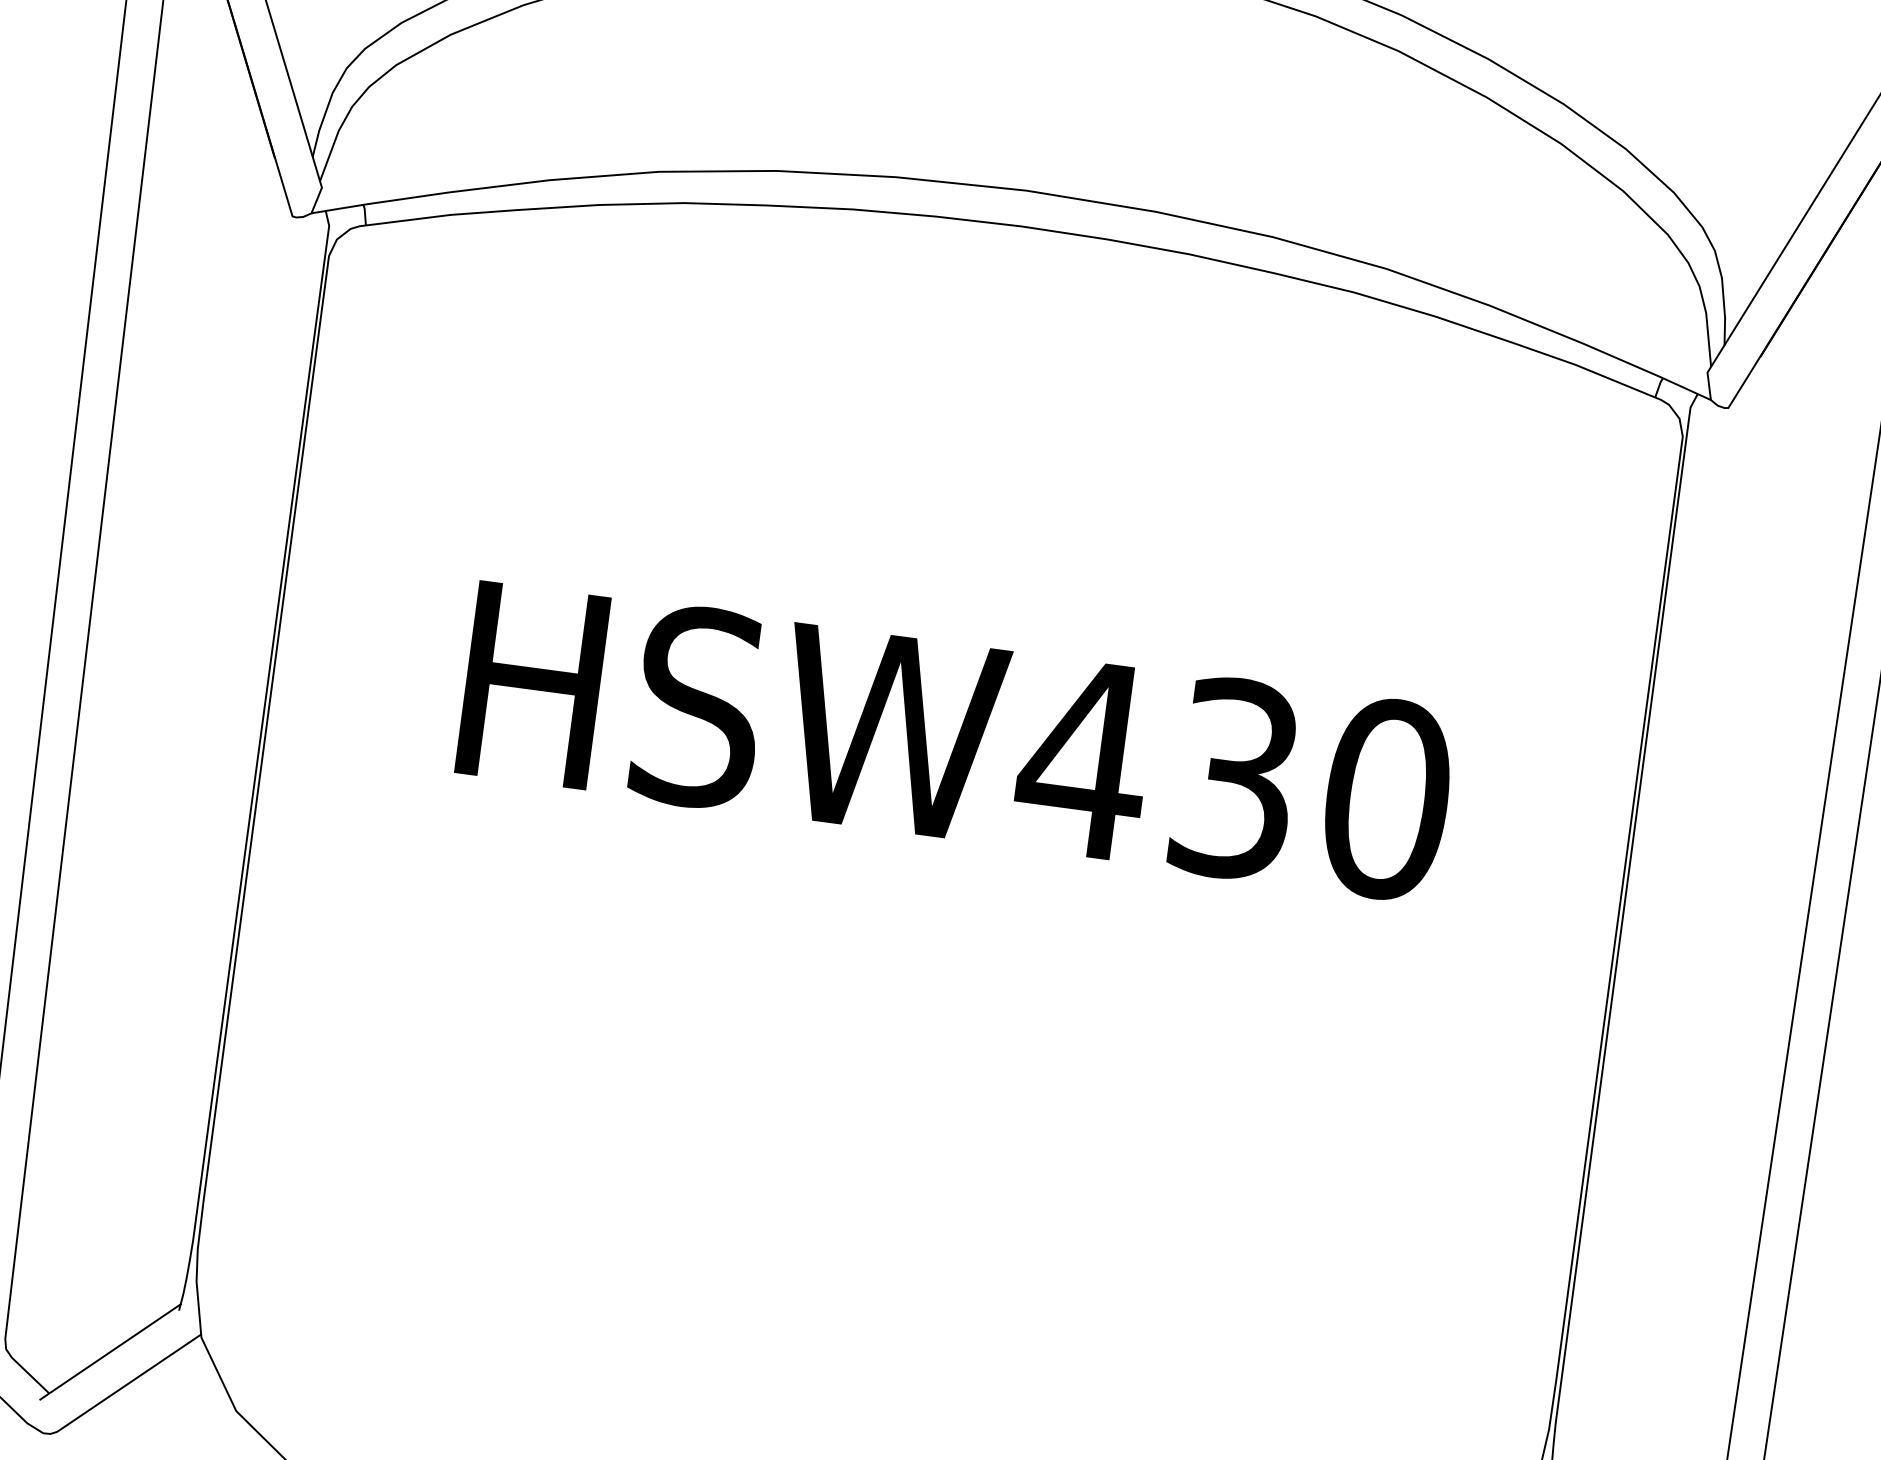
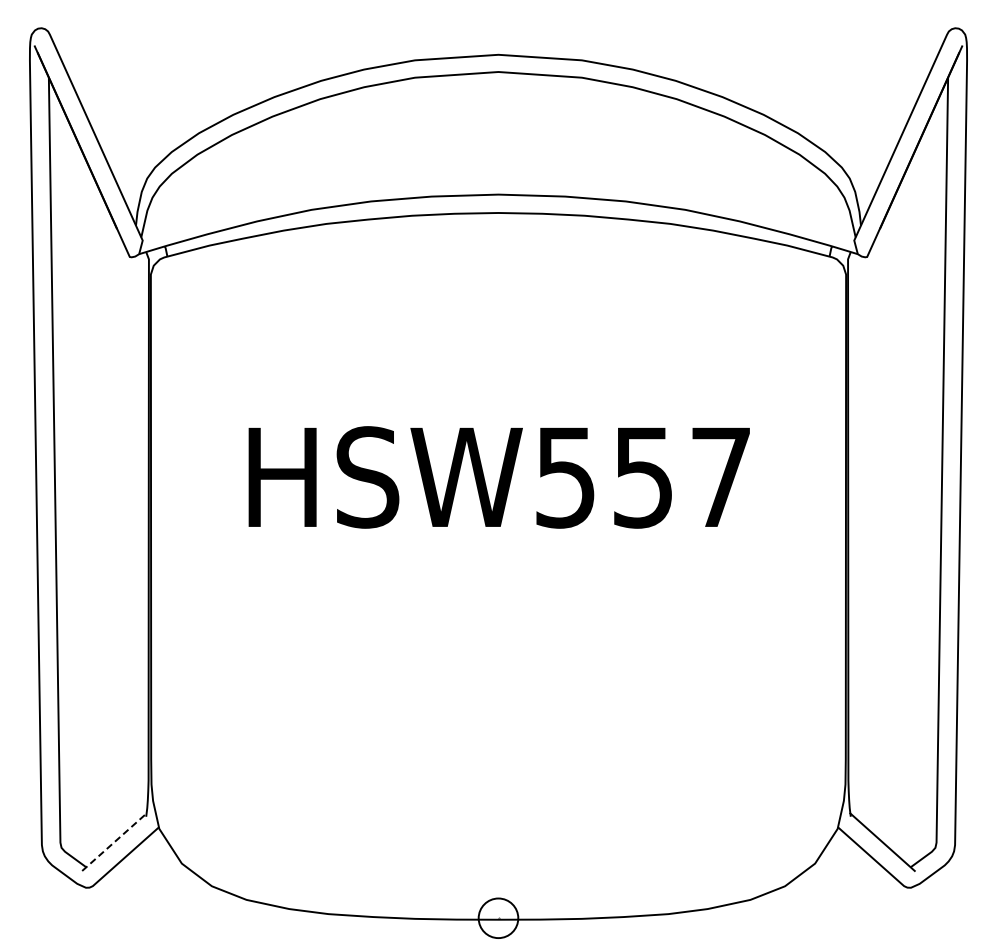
text: (1233, 778) -> (642, 477), HSW430 -> HSW557
line: (110, 1350) -> (114, 841), solid -> dashed

